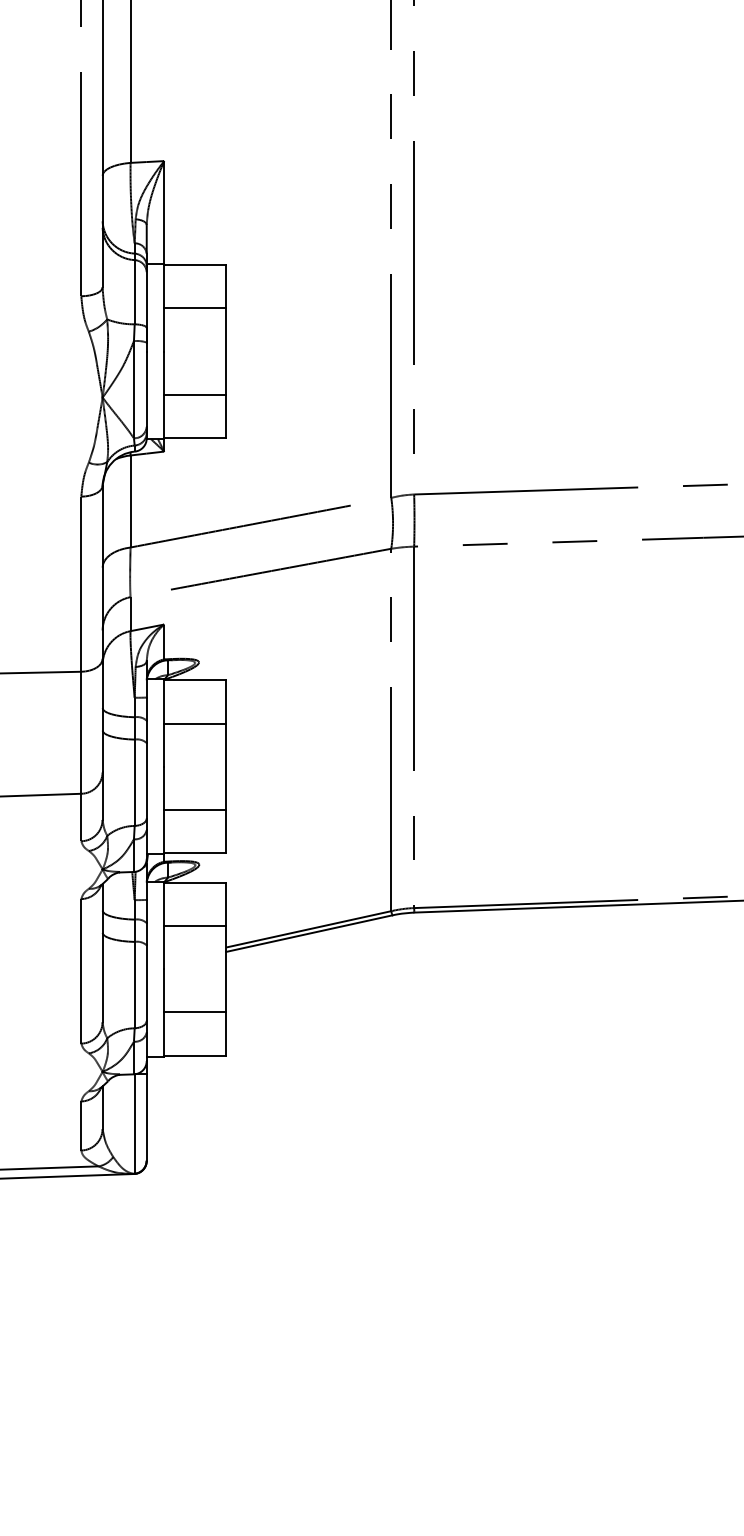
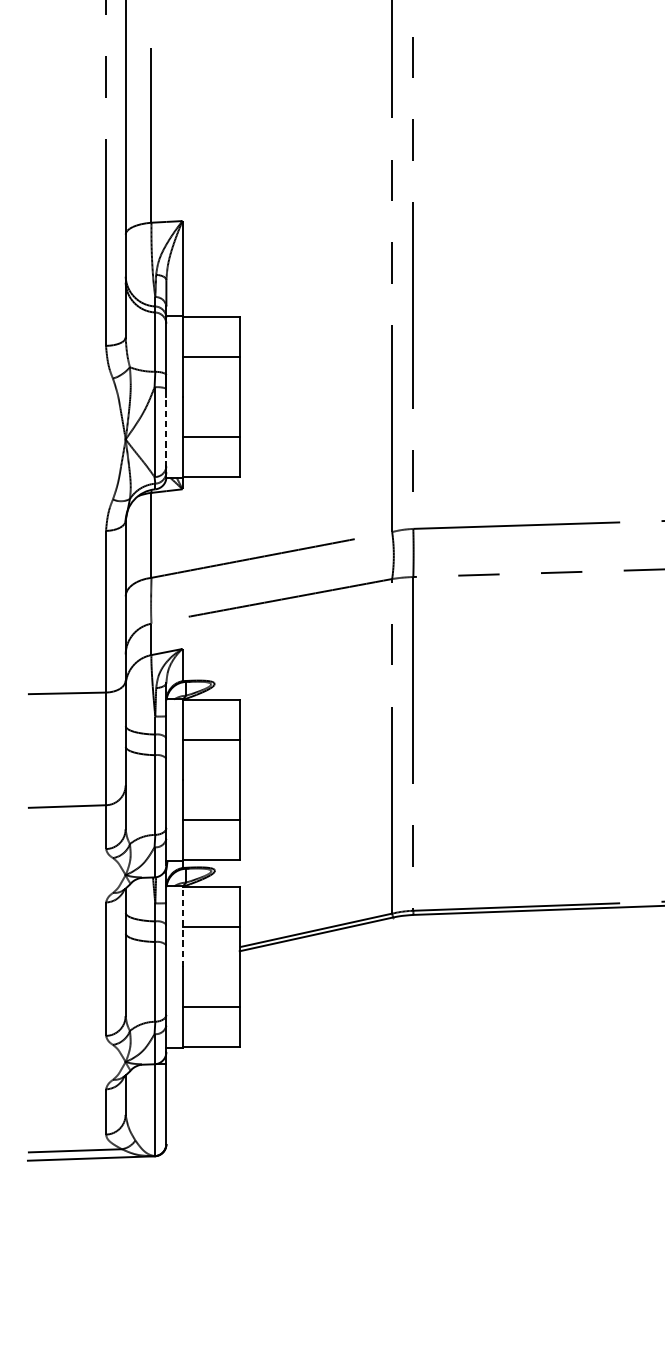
line: (146, 395) -> (166, 437), solid -> dashed
line: (164, 925) -> (182, 926), solid -> dashed

